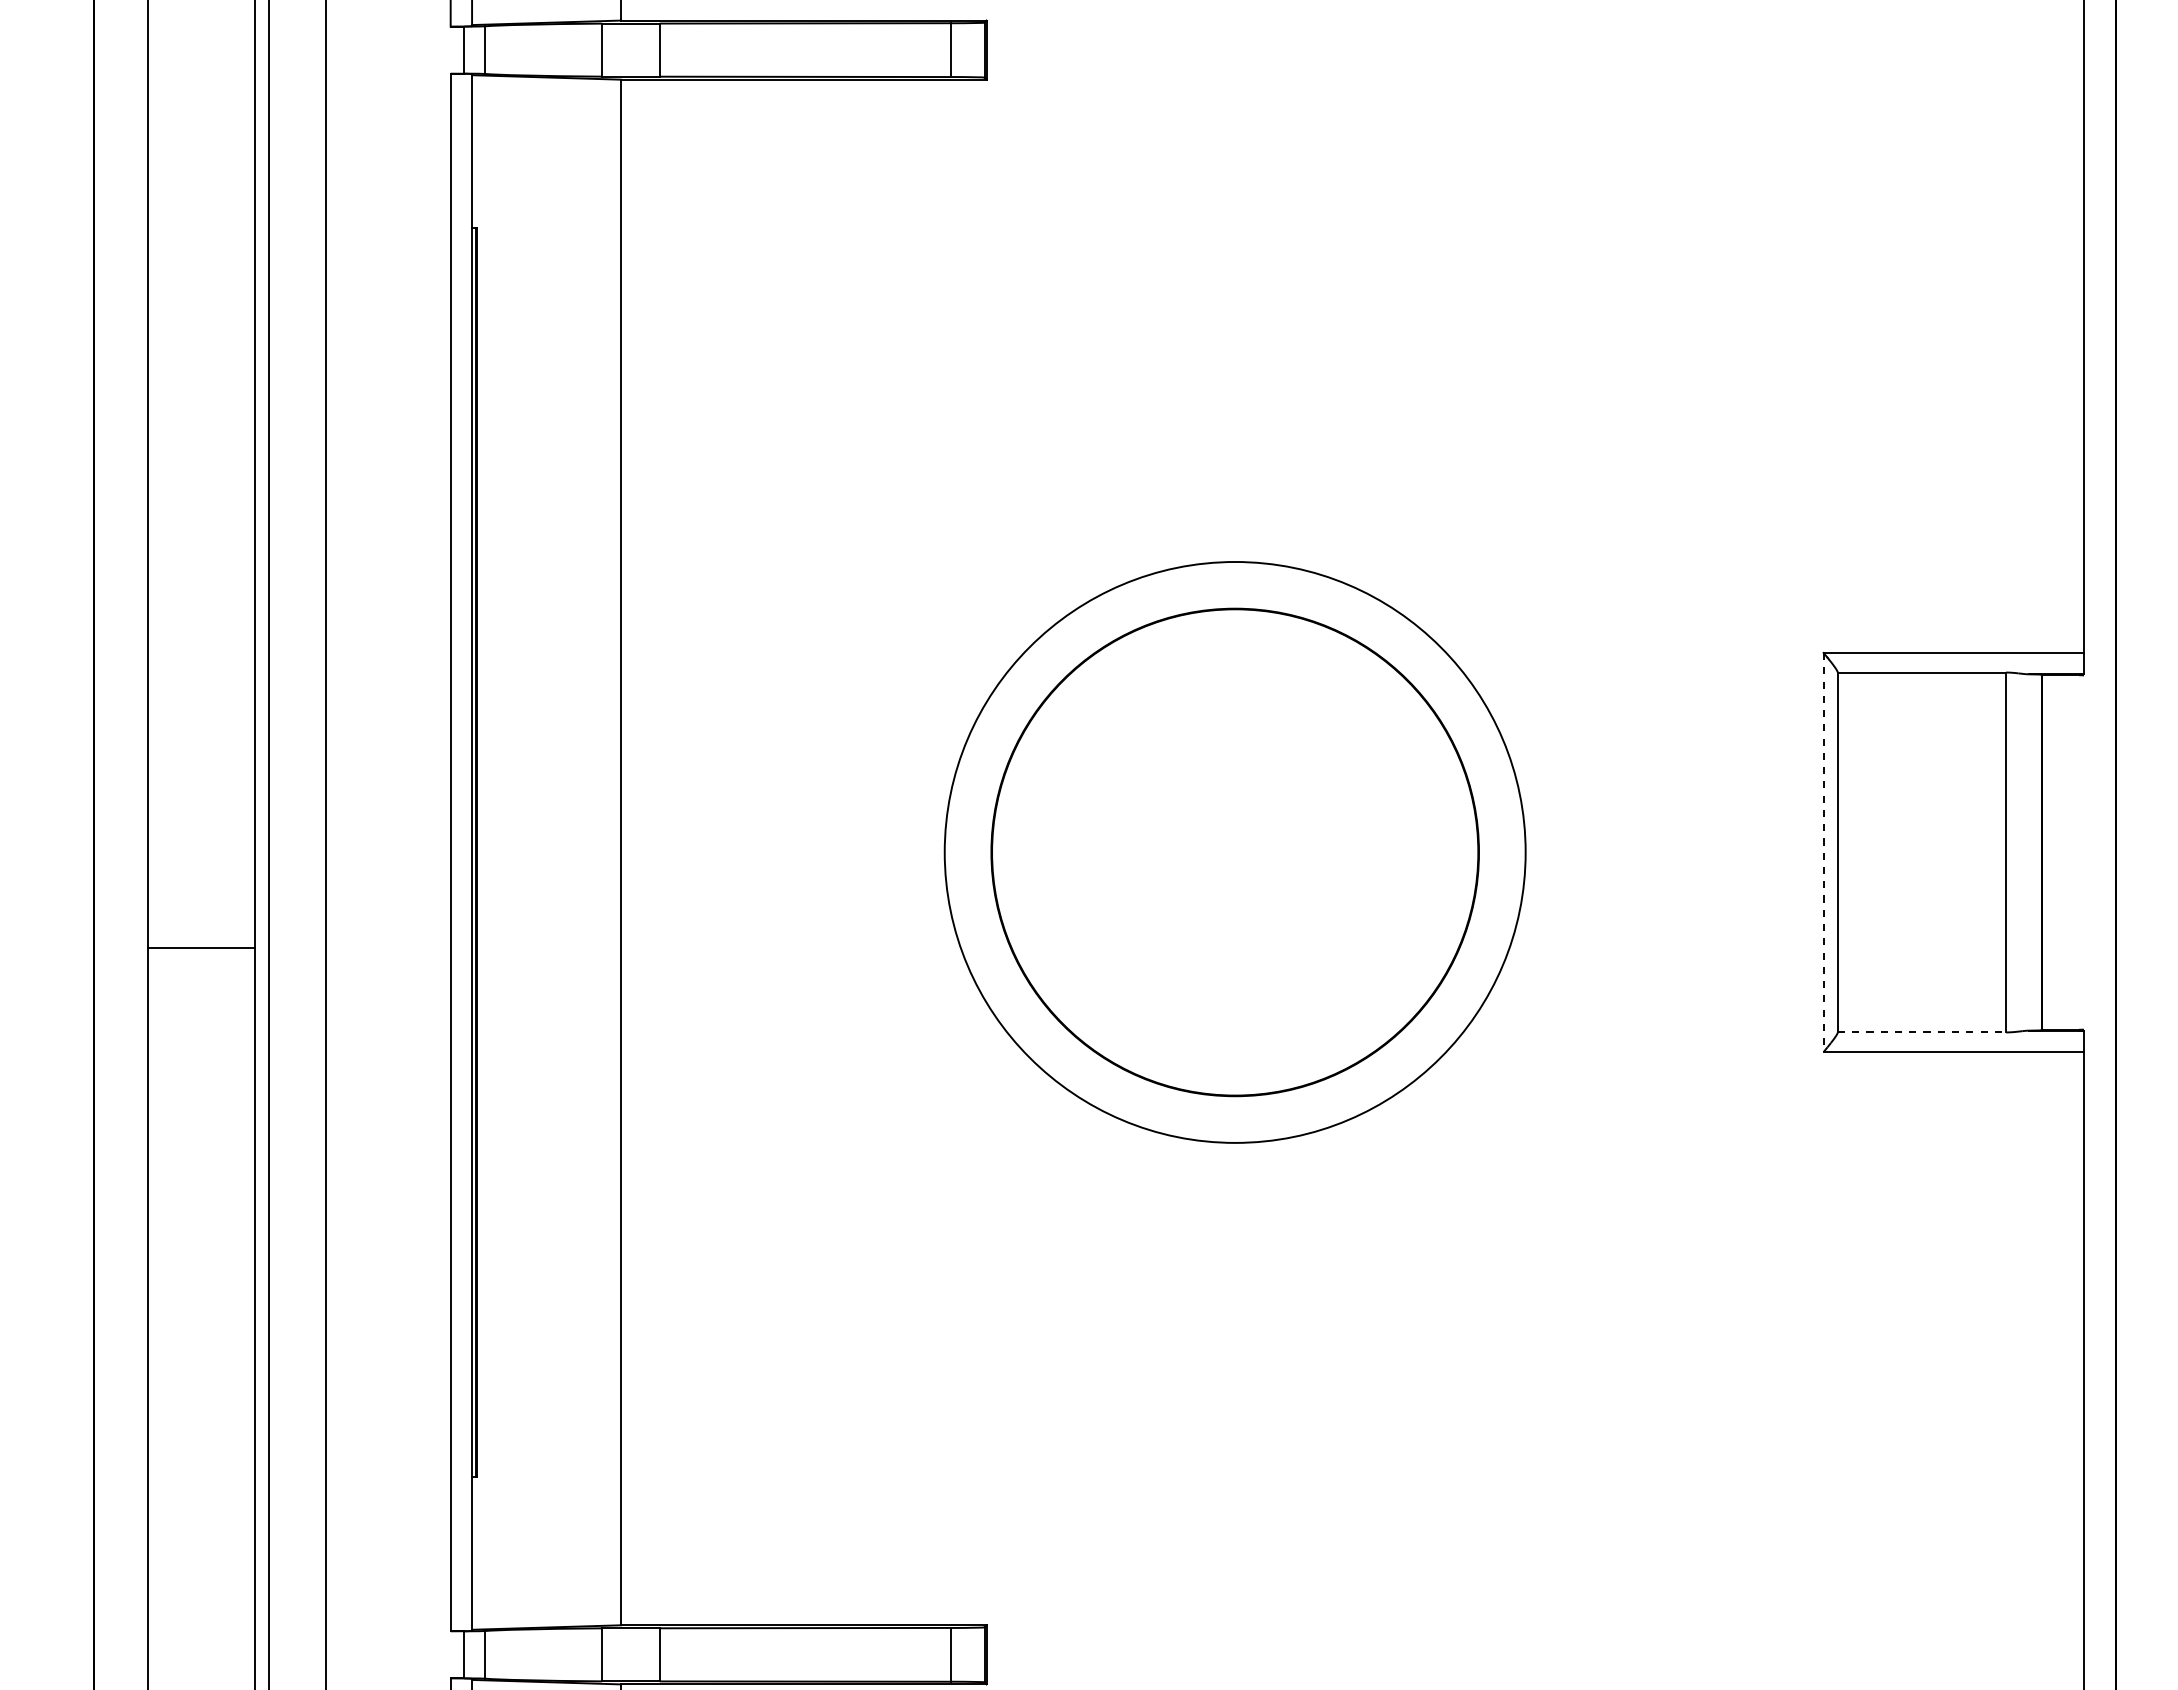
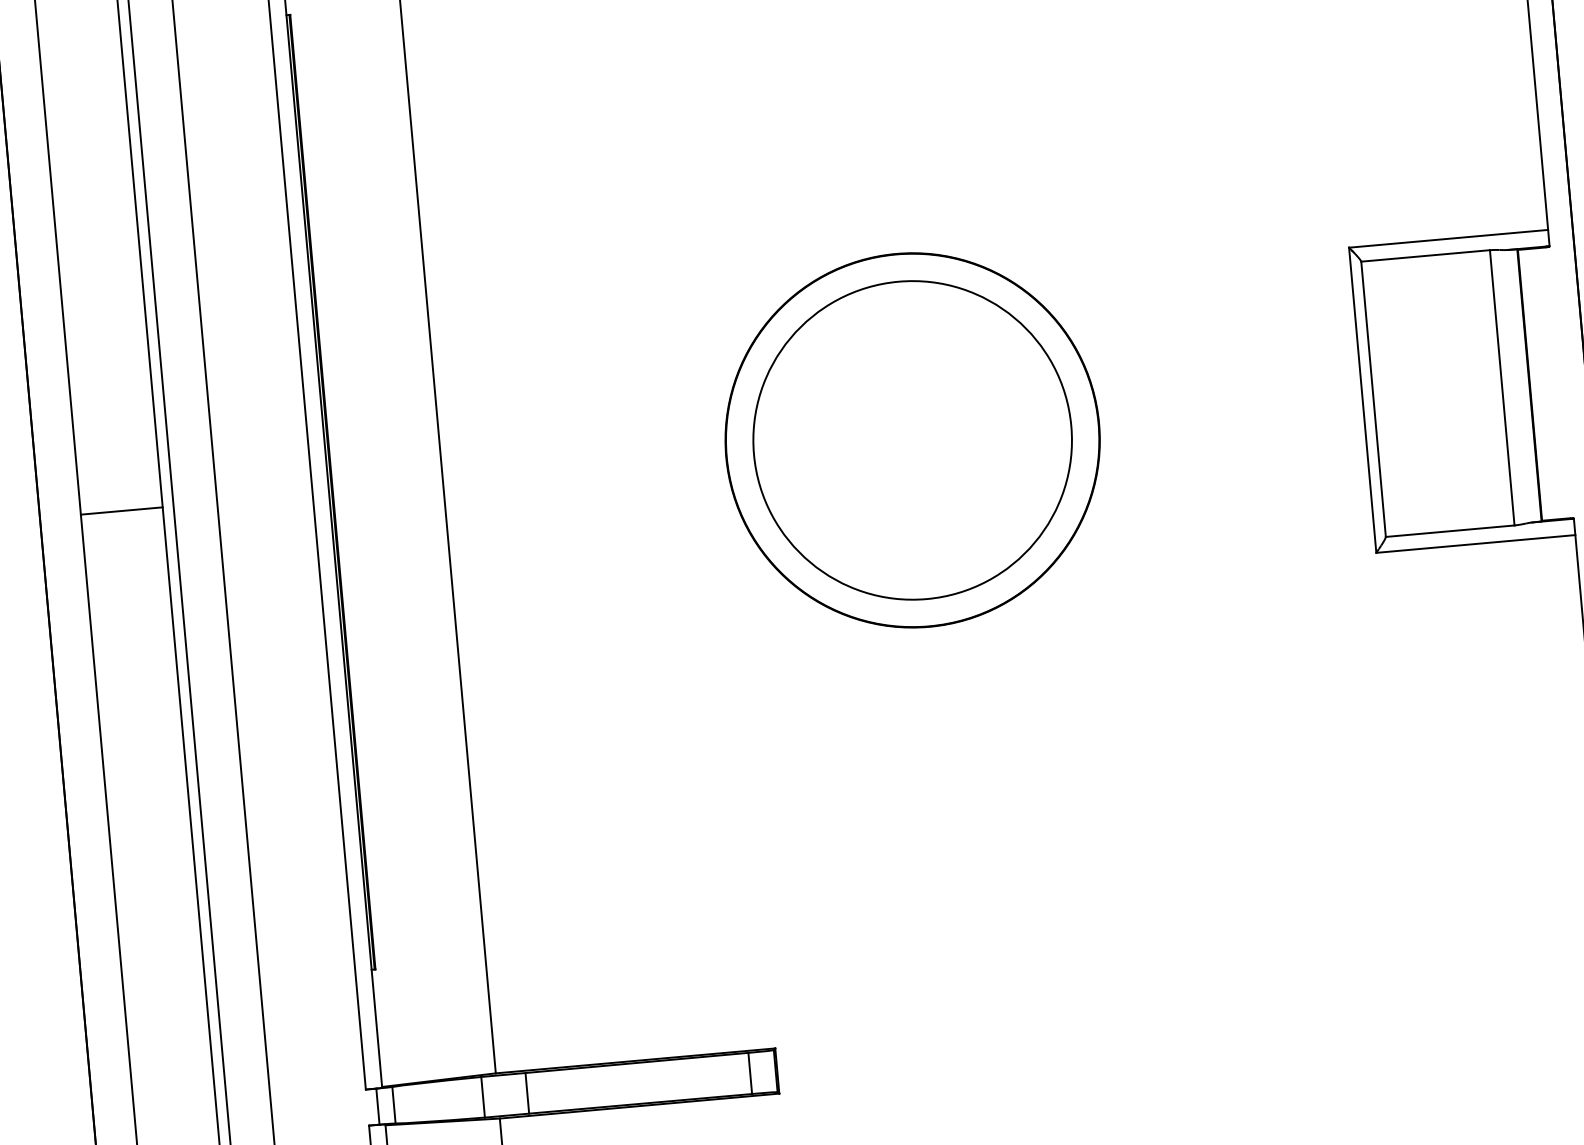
circle: (1234, 851) -> (912, 439), size x0.71
line: (1823, 852) -> (1362, 400), dashed -> solid
line: (200, 948) -> (121, 511), moved
line: (1922, 1032) -> (1450, 531), dashed -> solid

